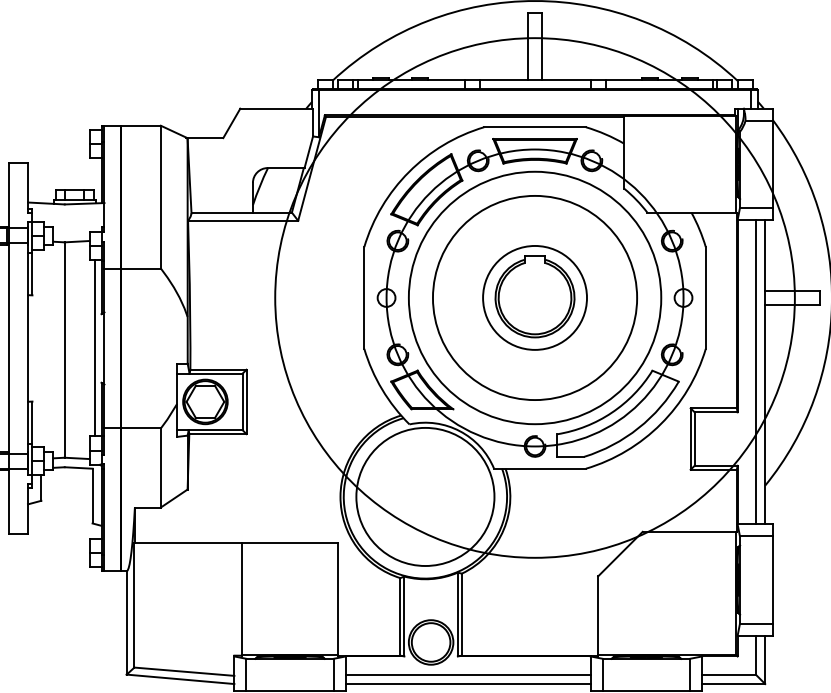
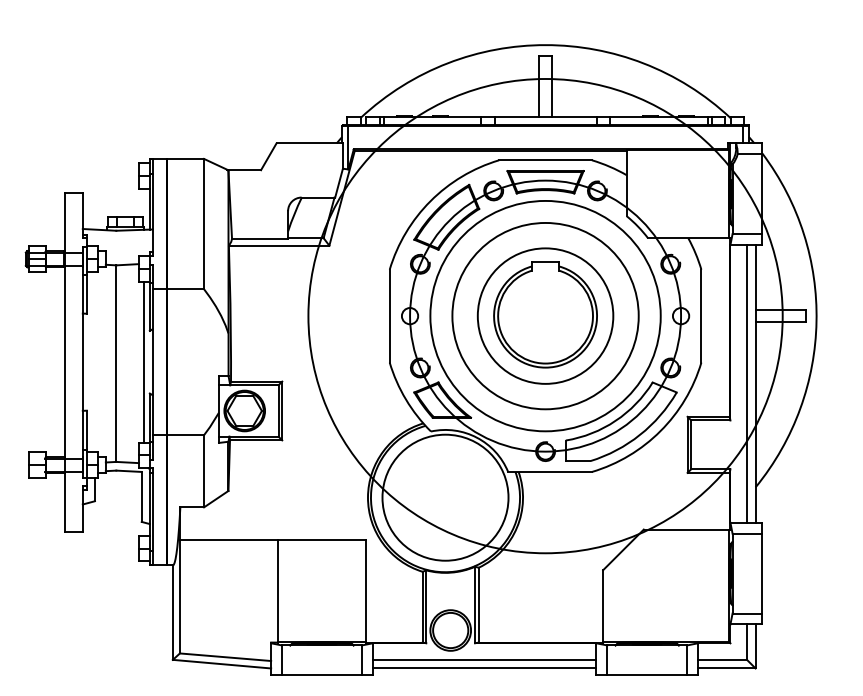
part: (534, 297) -> (545, 315), size x1.43

